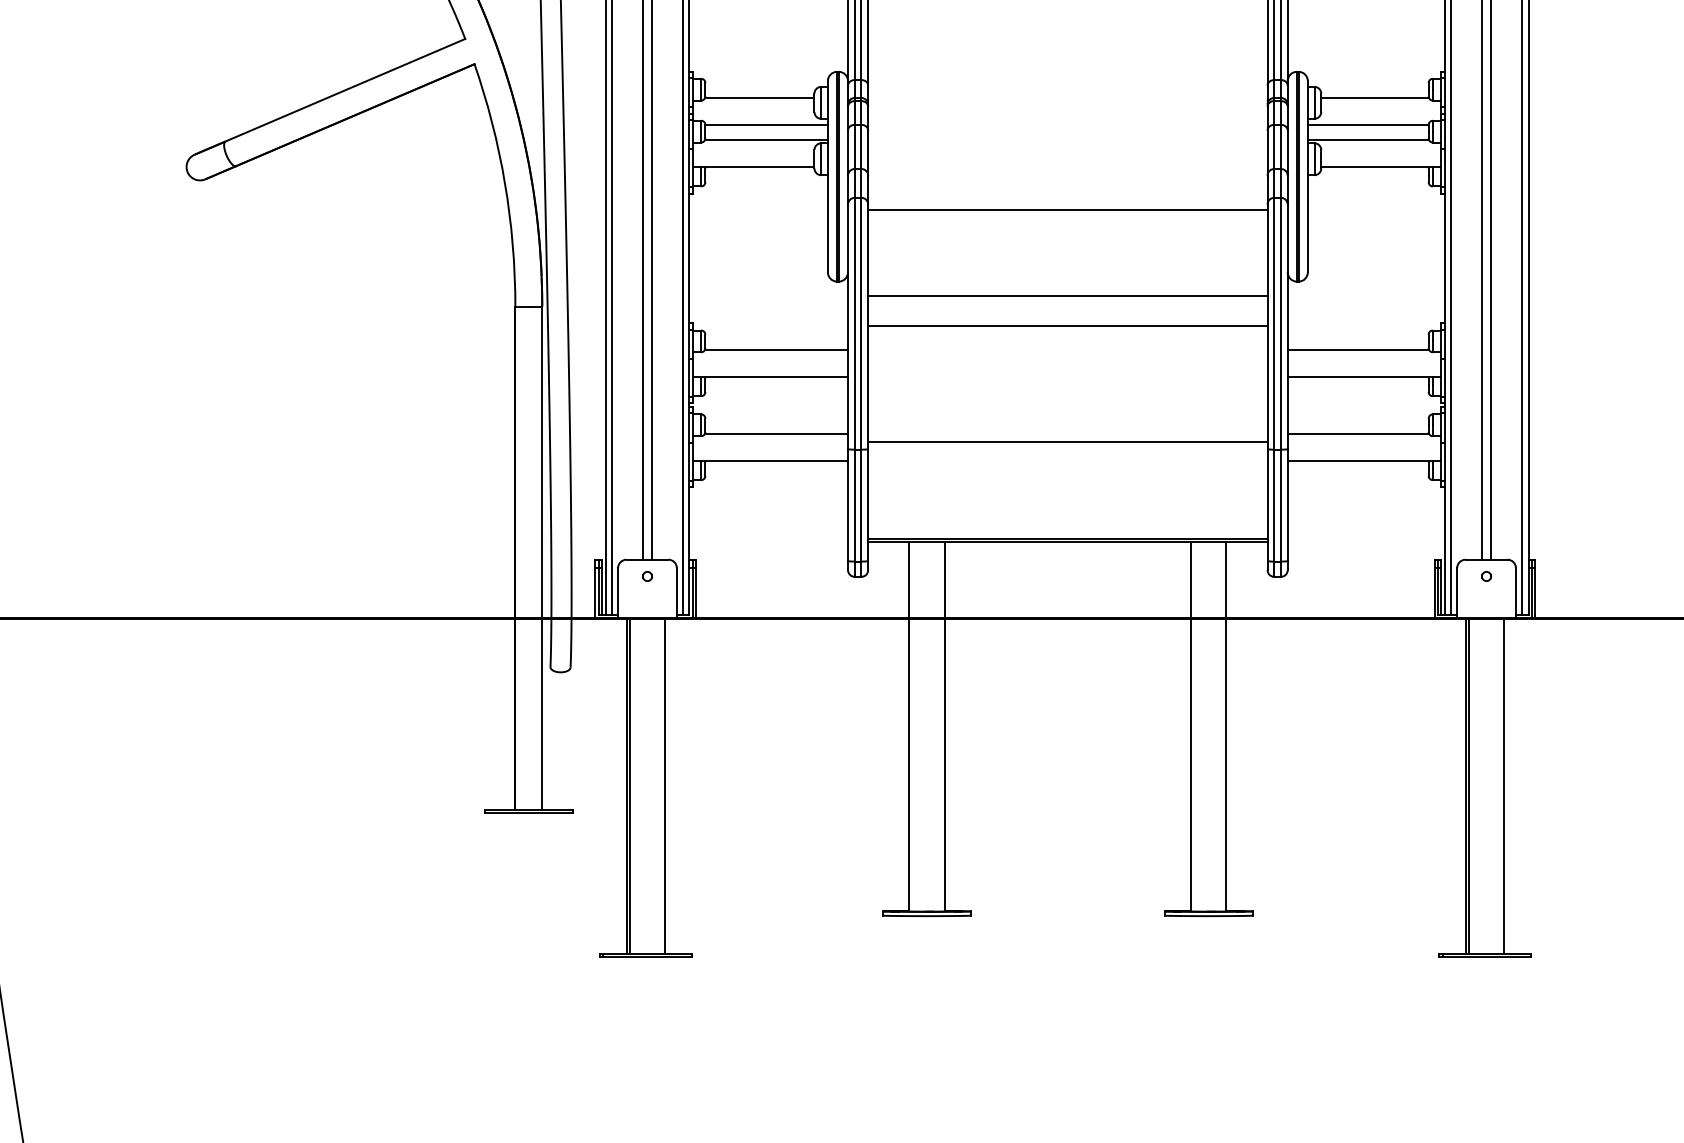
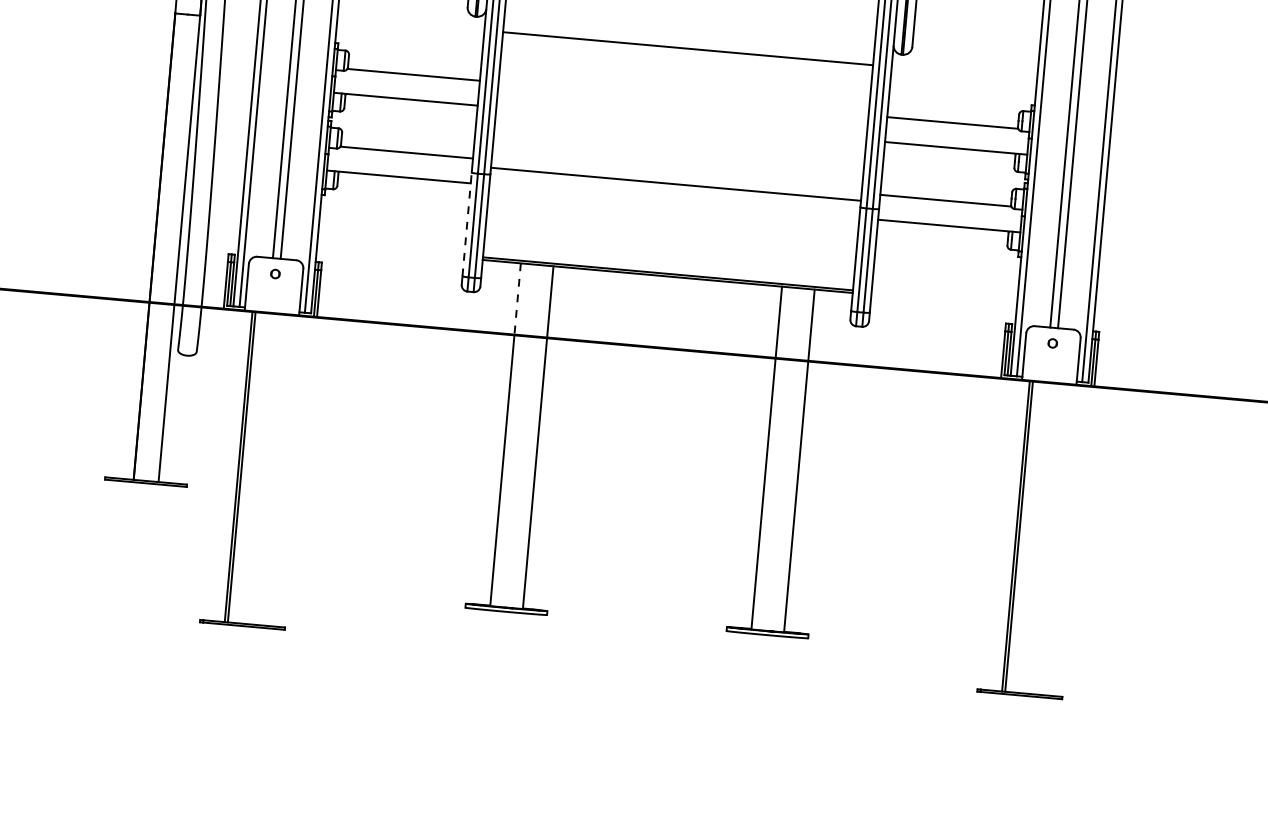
line: (1067, 326) -> (685, 77), removed
line: (848, 505) -> (467, 224), solid -> dashed
line: (909, 580) -> (517, 299), solid -> dashed
line: (665, 786) -> (274, 470), removed
line: (1504, 786) -> (1052, 539), removed

